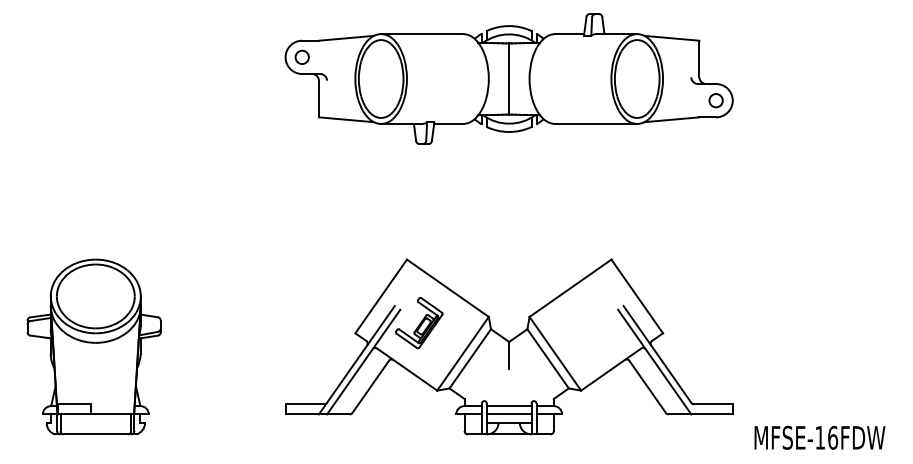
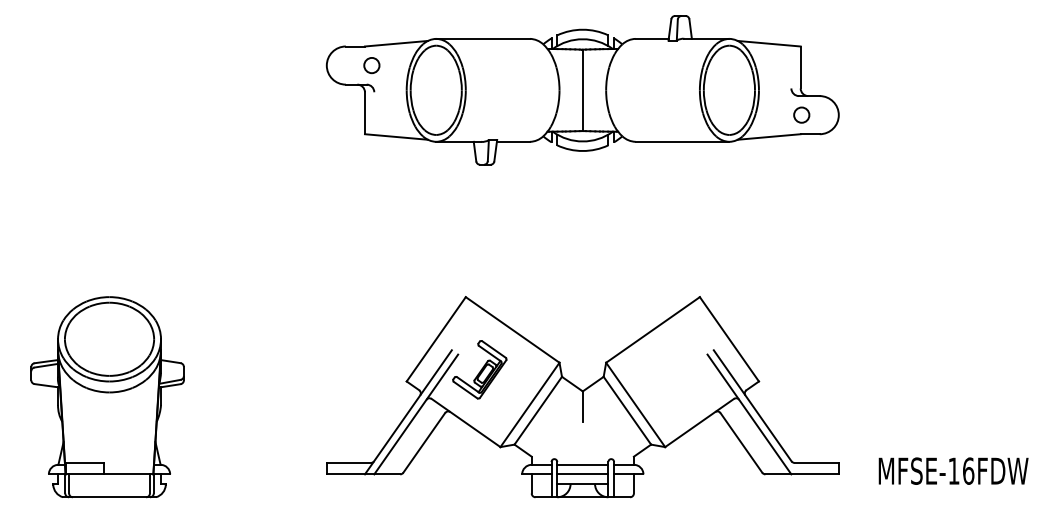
circle: (301, 57) -> (371, 65), moved
circle: (715, 100) -> (801, 114), moved
text: (819, 437) -> (953, 470), moved

